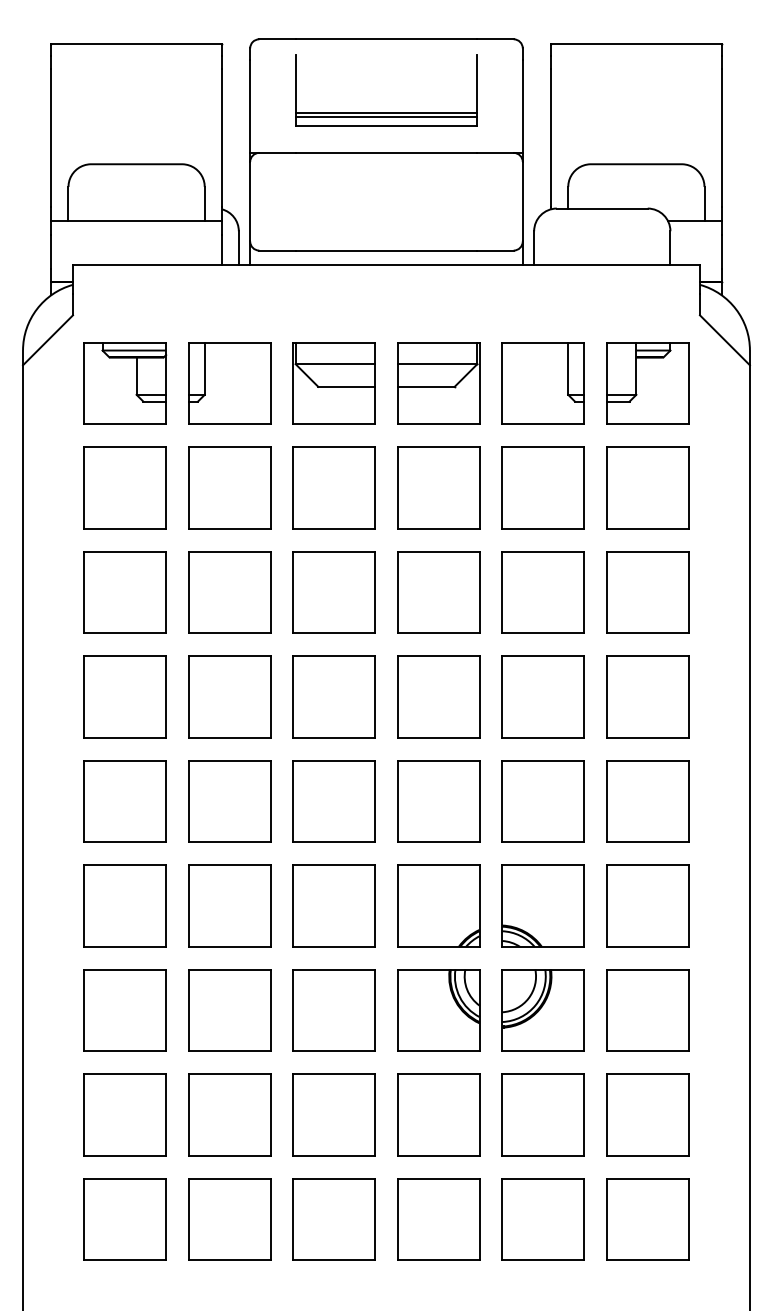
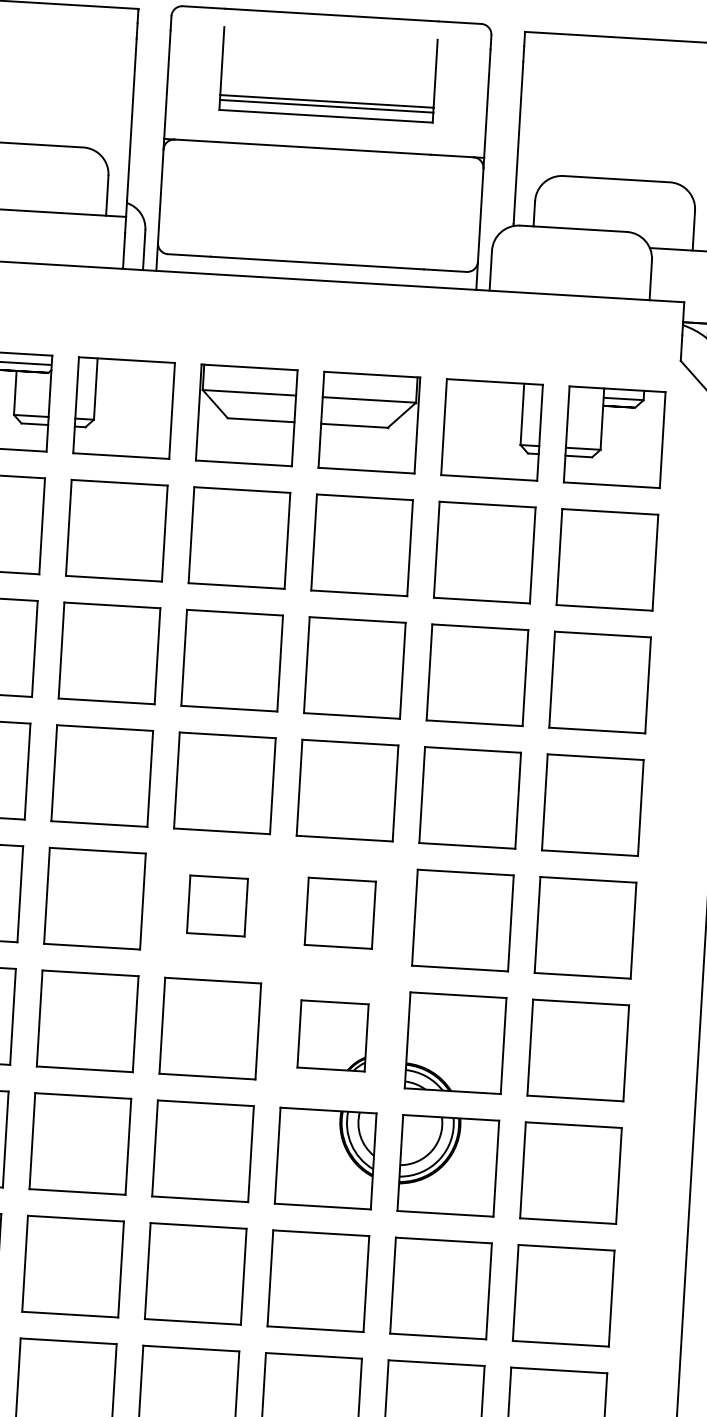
part: (333, 801) -> (216, 905), size x0.6
part: (438, 801) -> (339, 913), size x0.7
part: (438, 905) -> (332, 1035), size x0.7

